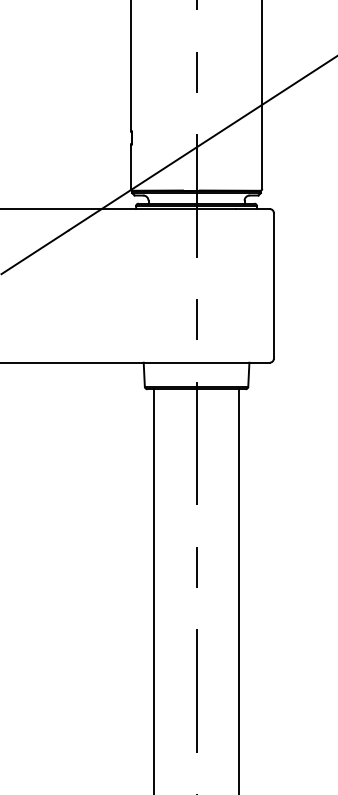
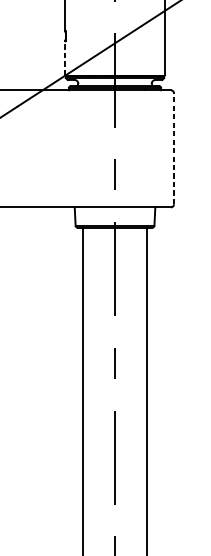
line: (130, 166) -> (64, 57), solid -> dashed
line: (273, 285) -> (173, 148), solid -> dashed

